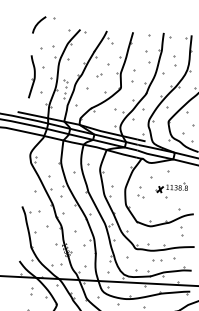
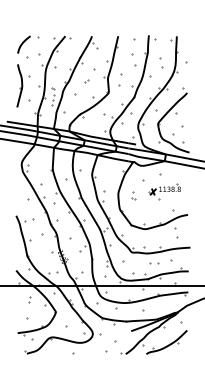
part: (43, 25) -> (28, 44), moved
part: (140, 192) -> (133, 195), size x0.62

